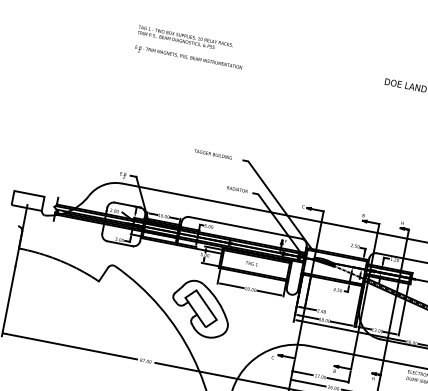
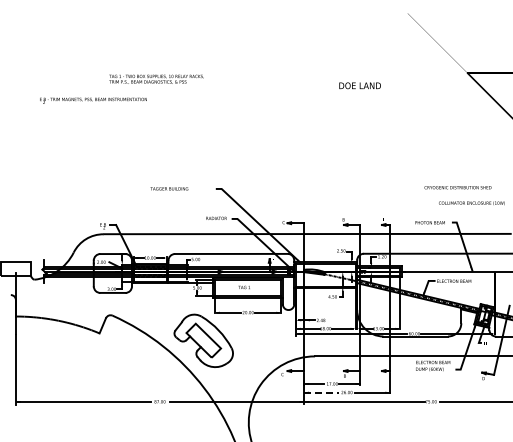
text: (185, 38) -> (156, 78), moved
text: (188, 58) -> (93, 100), moved
text: (213, 154) -> (169, 188), moved
line: (309, 383) -> (322, 392), solid -> dashed

